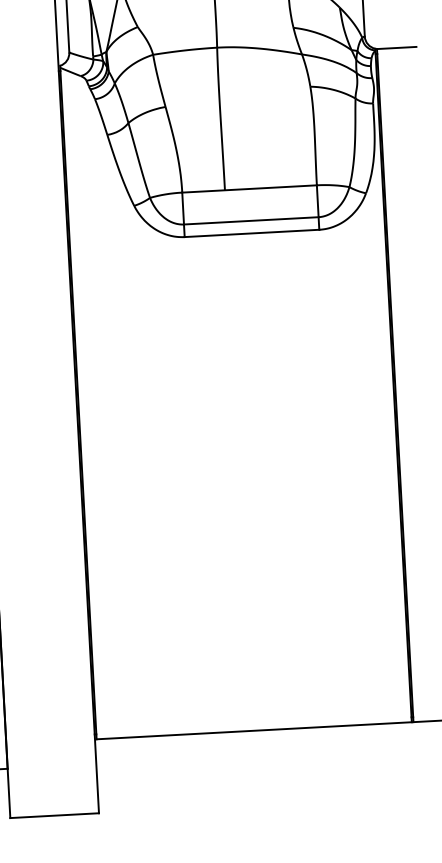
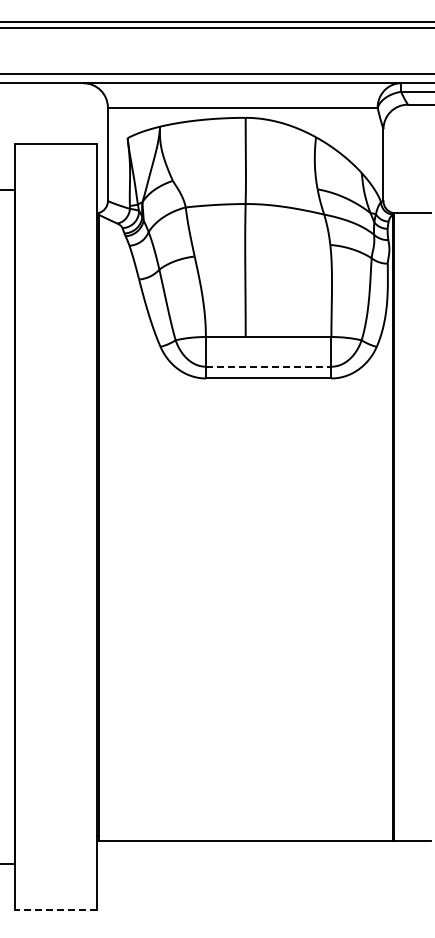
line: (251, 220) -> (268, 366), solid -> dashed
line: (54, 815) -> (55, 909), solid -> dashed

